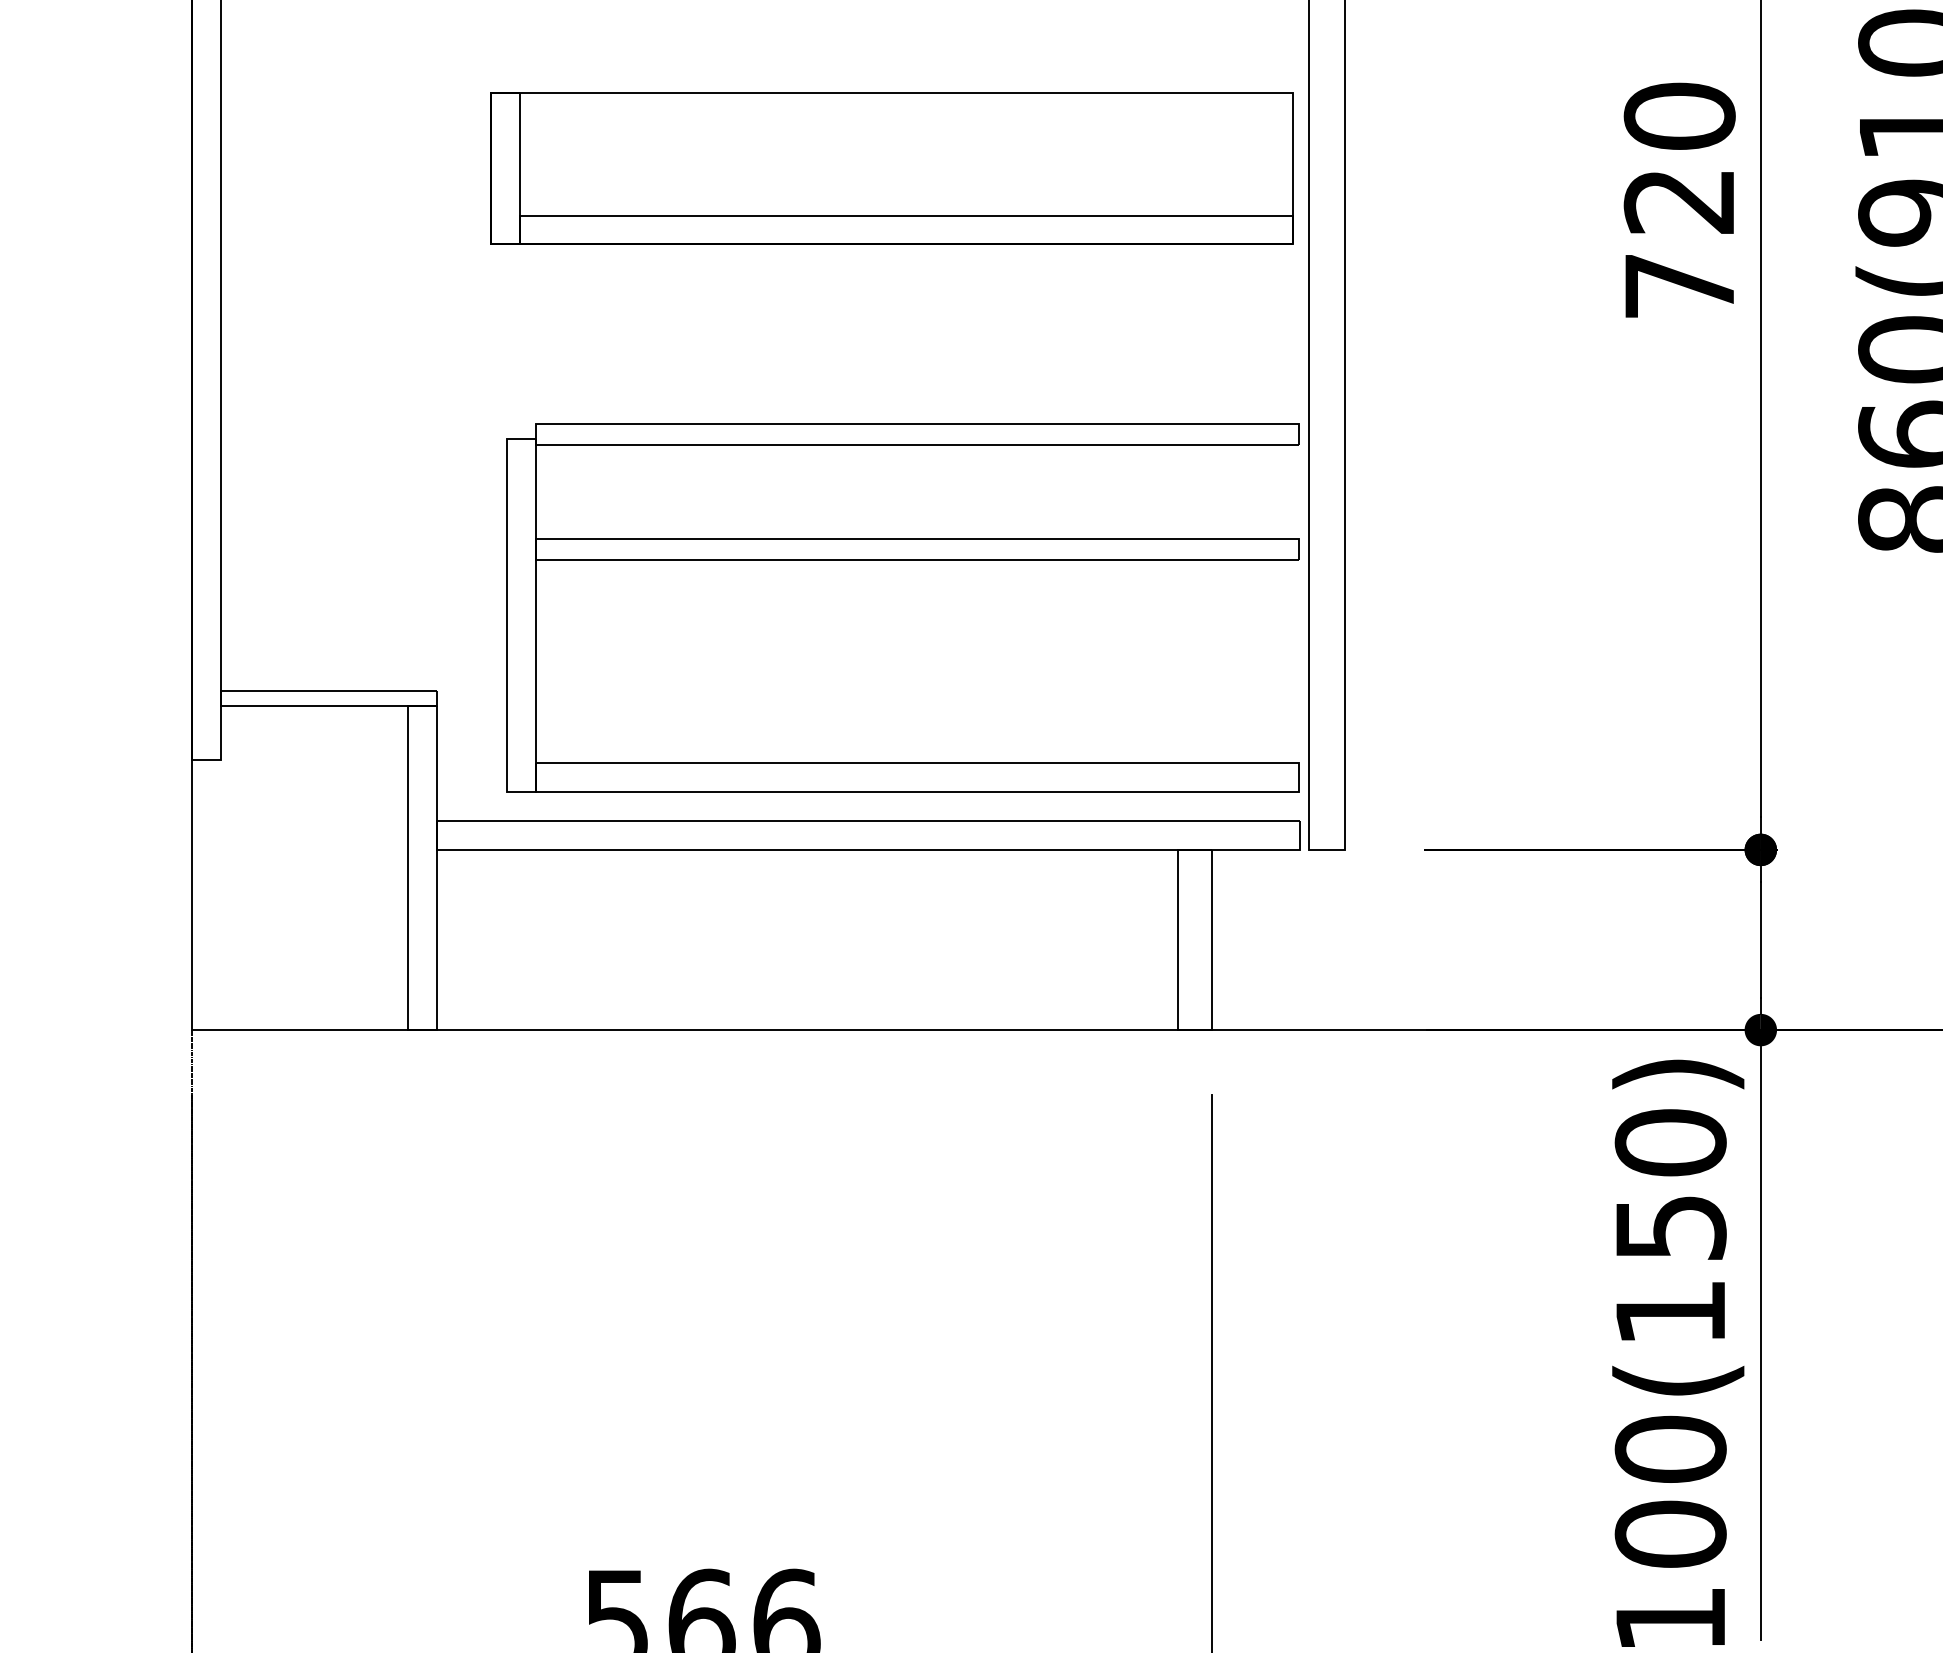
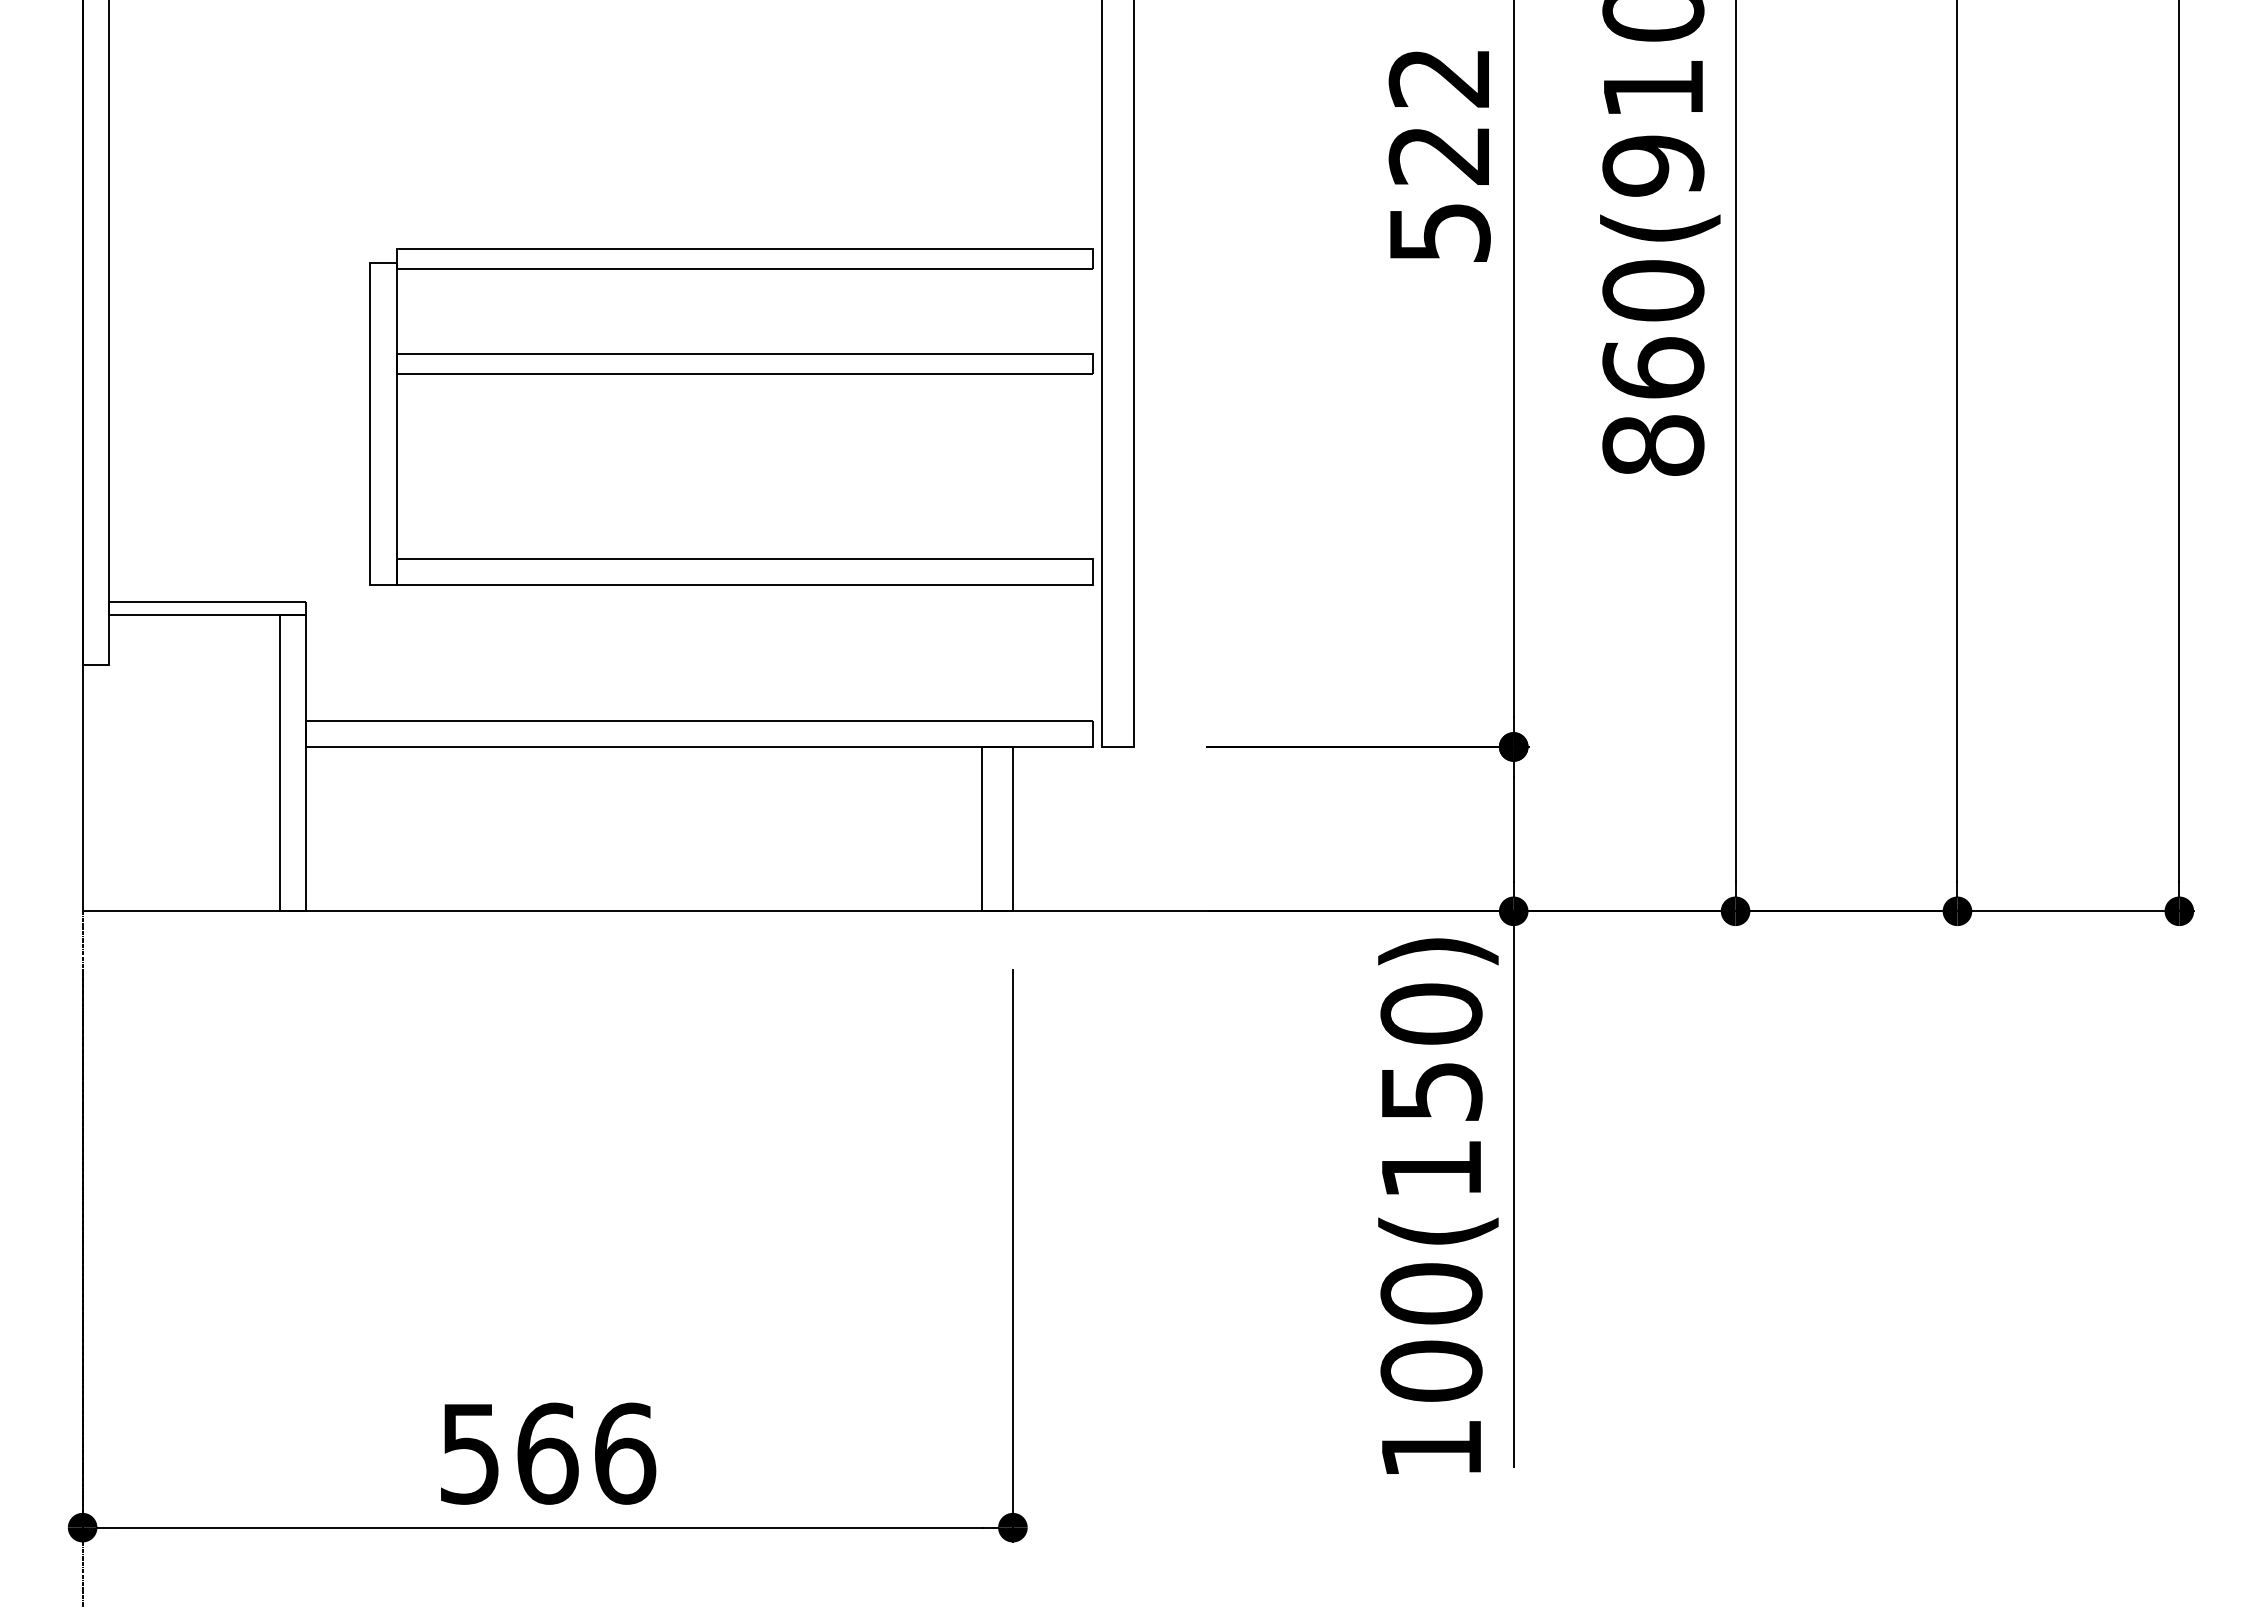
part: (891, 168) -> (720, 125), removed
text: (1679, 200) -> (1439, 154), 720 -> 522
part: (903, 561) -> (731, 374), moved

